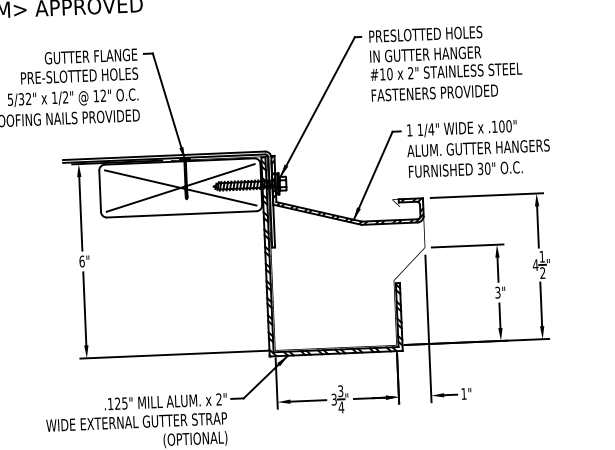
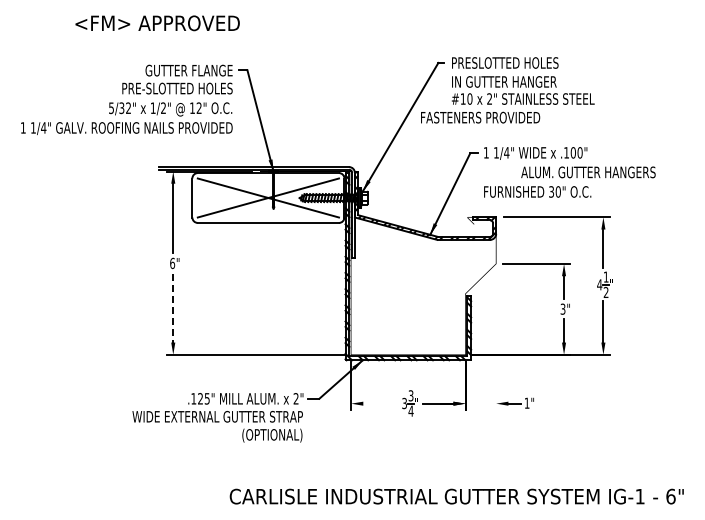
text: (434, 92) -> (480, 117), moved
text: (478, 148) -> (588, 172), moved
line: (85, 309) -> (173, 308), solid -> dashed
line: (428, 328) -> (496, 340), removed
line: (308, 400) -> (380, 403), removed

